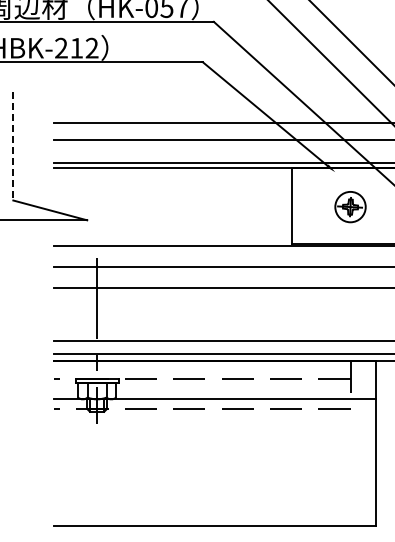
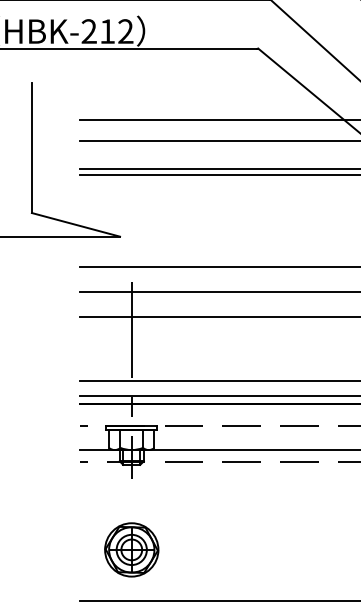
line: (13, 146) -> (32, 148), dashed -> solid
part: (96, 482) -> (131, 549), added

